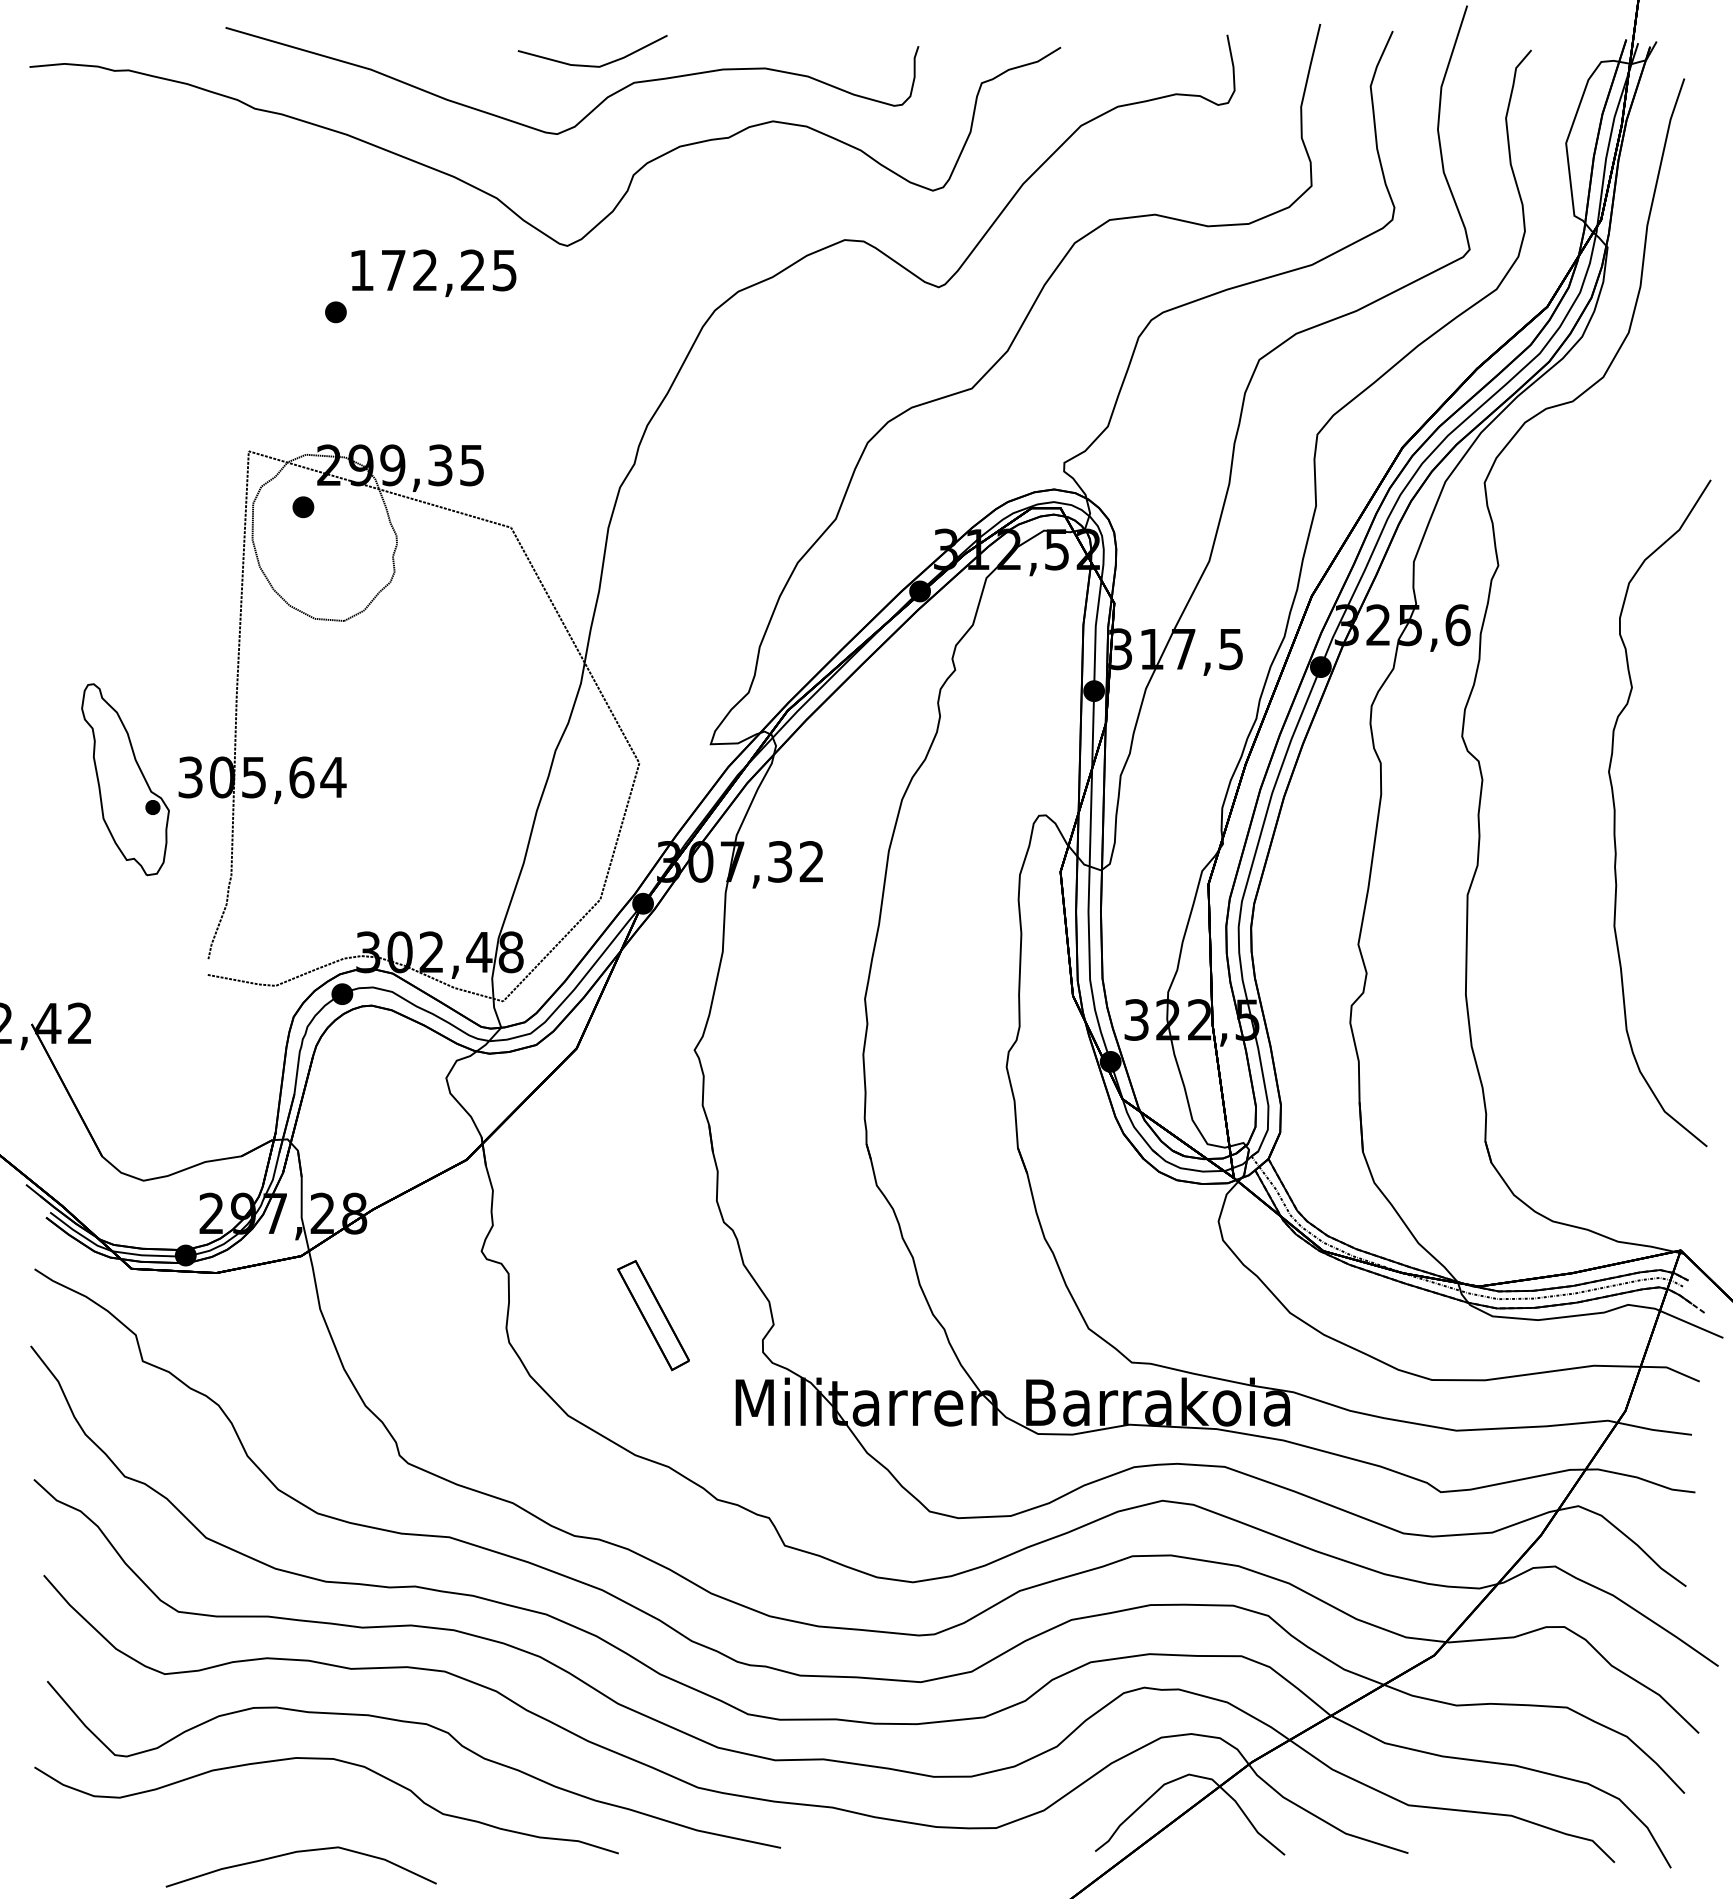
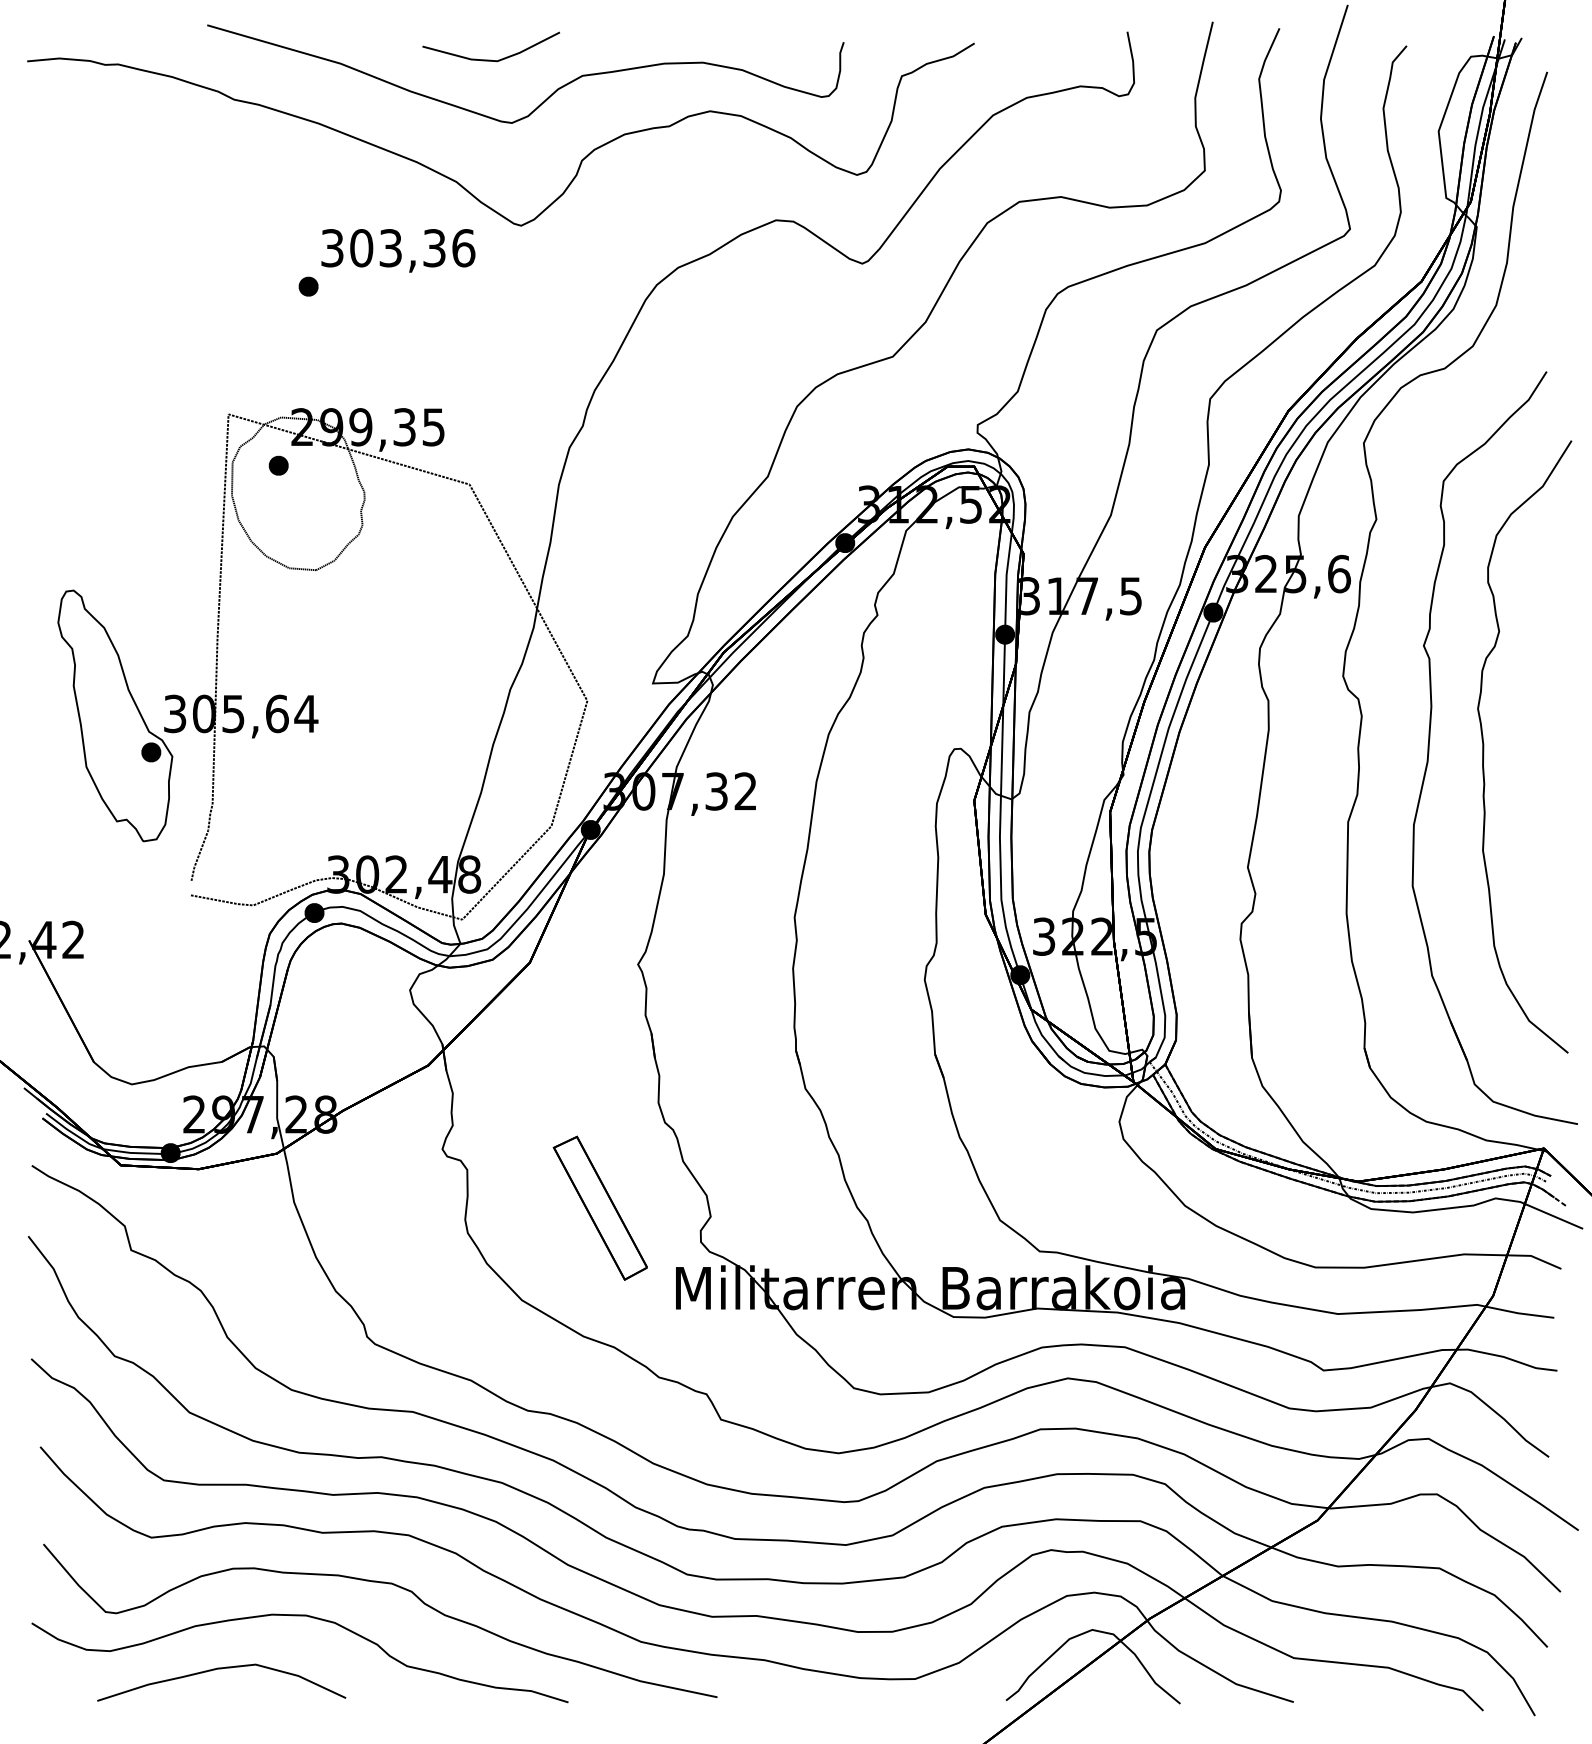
line: (592, 65) -> (491, 59), moved
text: (433, 270) -> (398, 248), 172,25 -> 303,36
part: (125, 779) -> (115, 715), size x1.43
part: (1556, 813) -> (1429, 747), added
part: (653, 1315) -> (600, 1208), size x1.43
curve: (300, 1852) -> (220, 1669), moved

